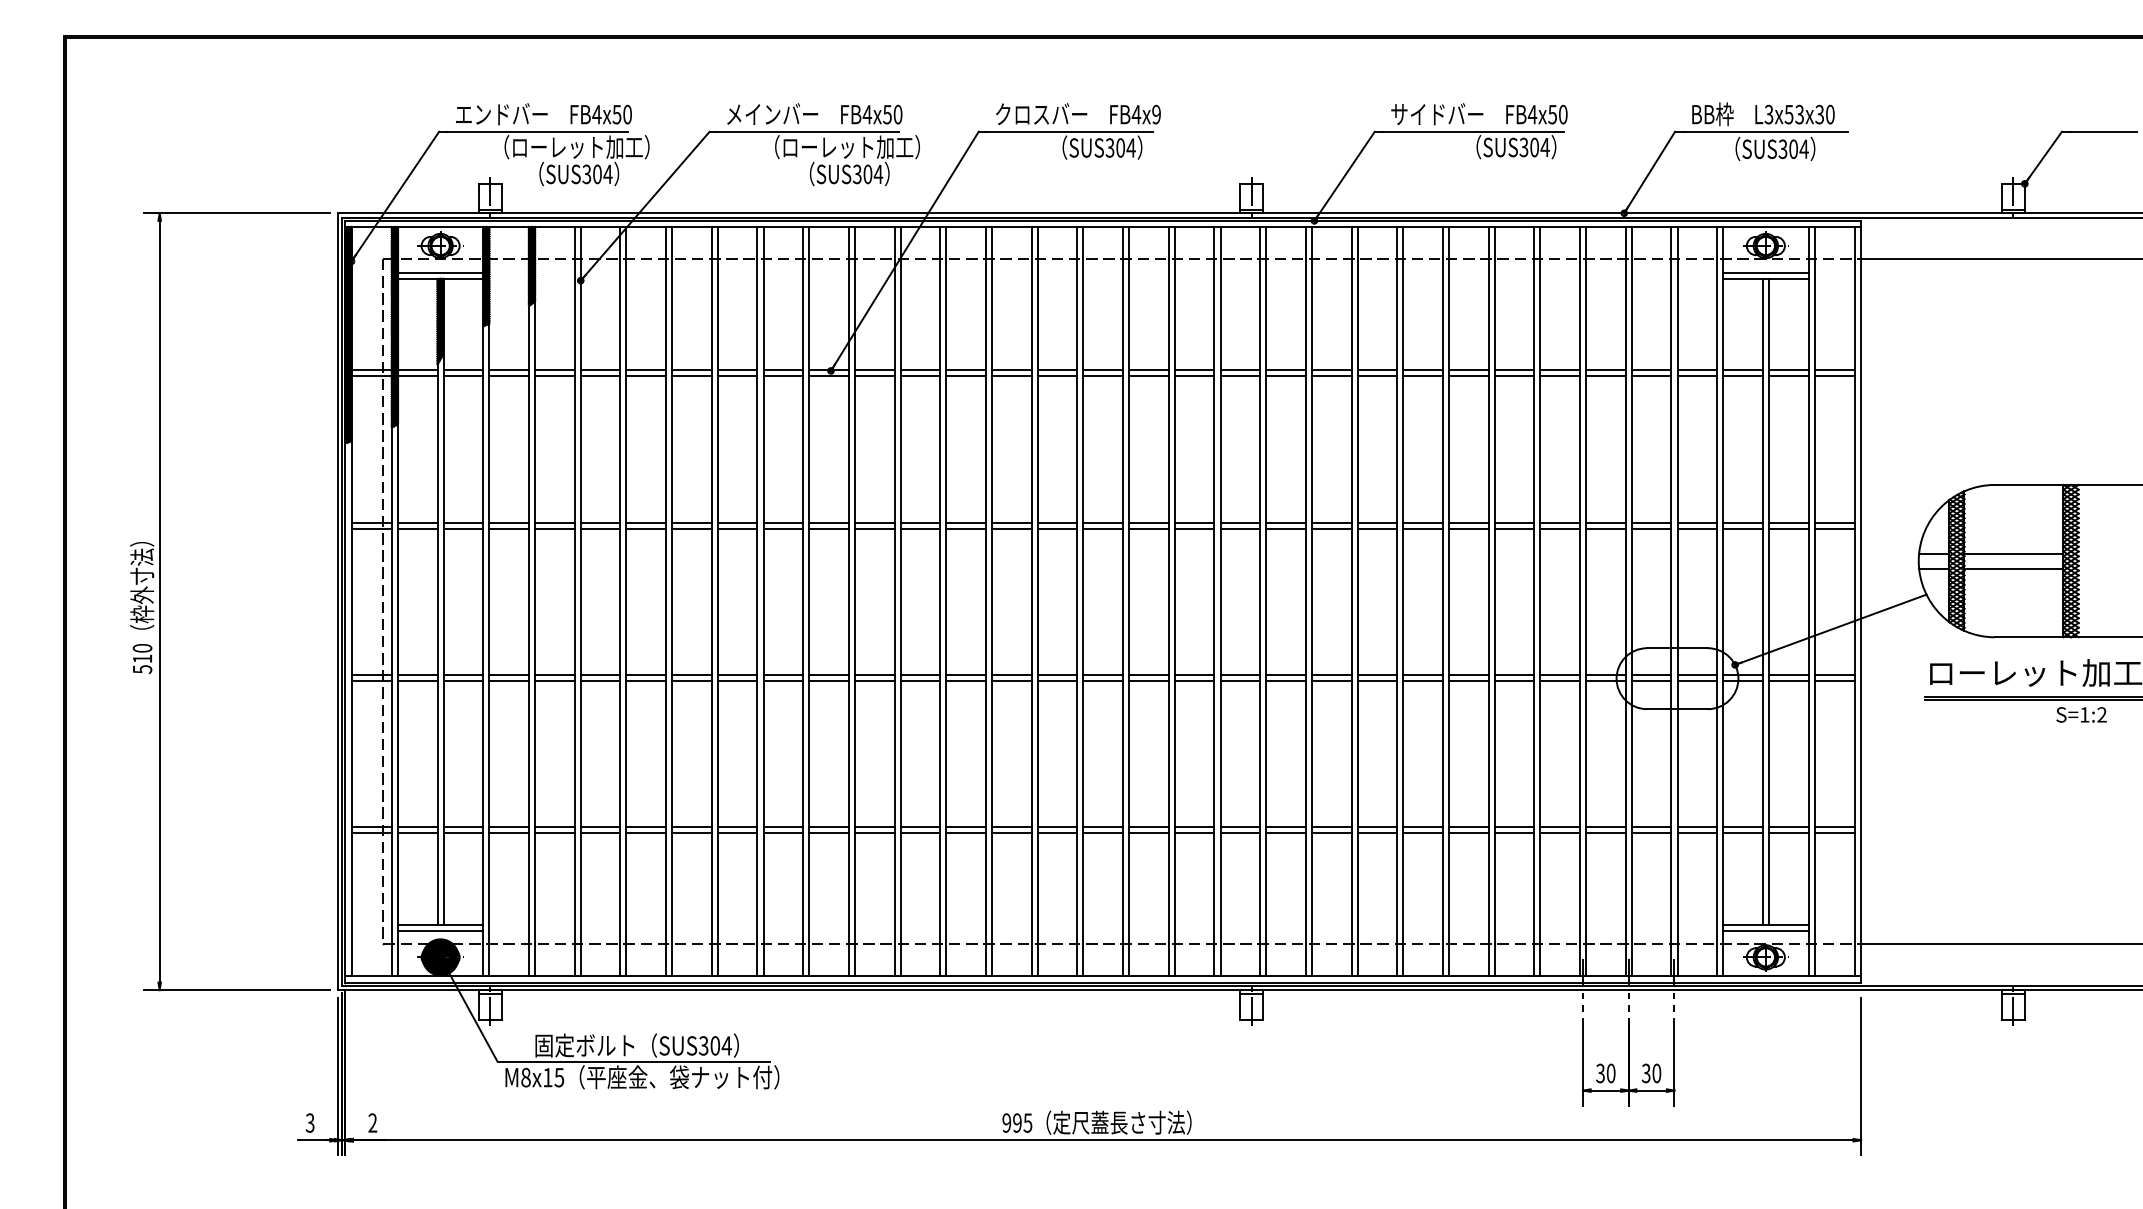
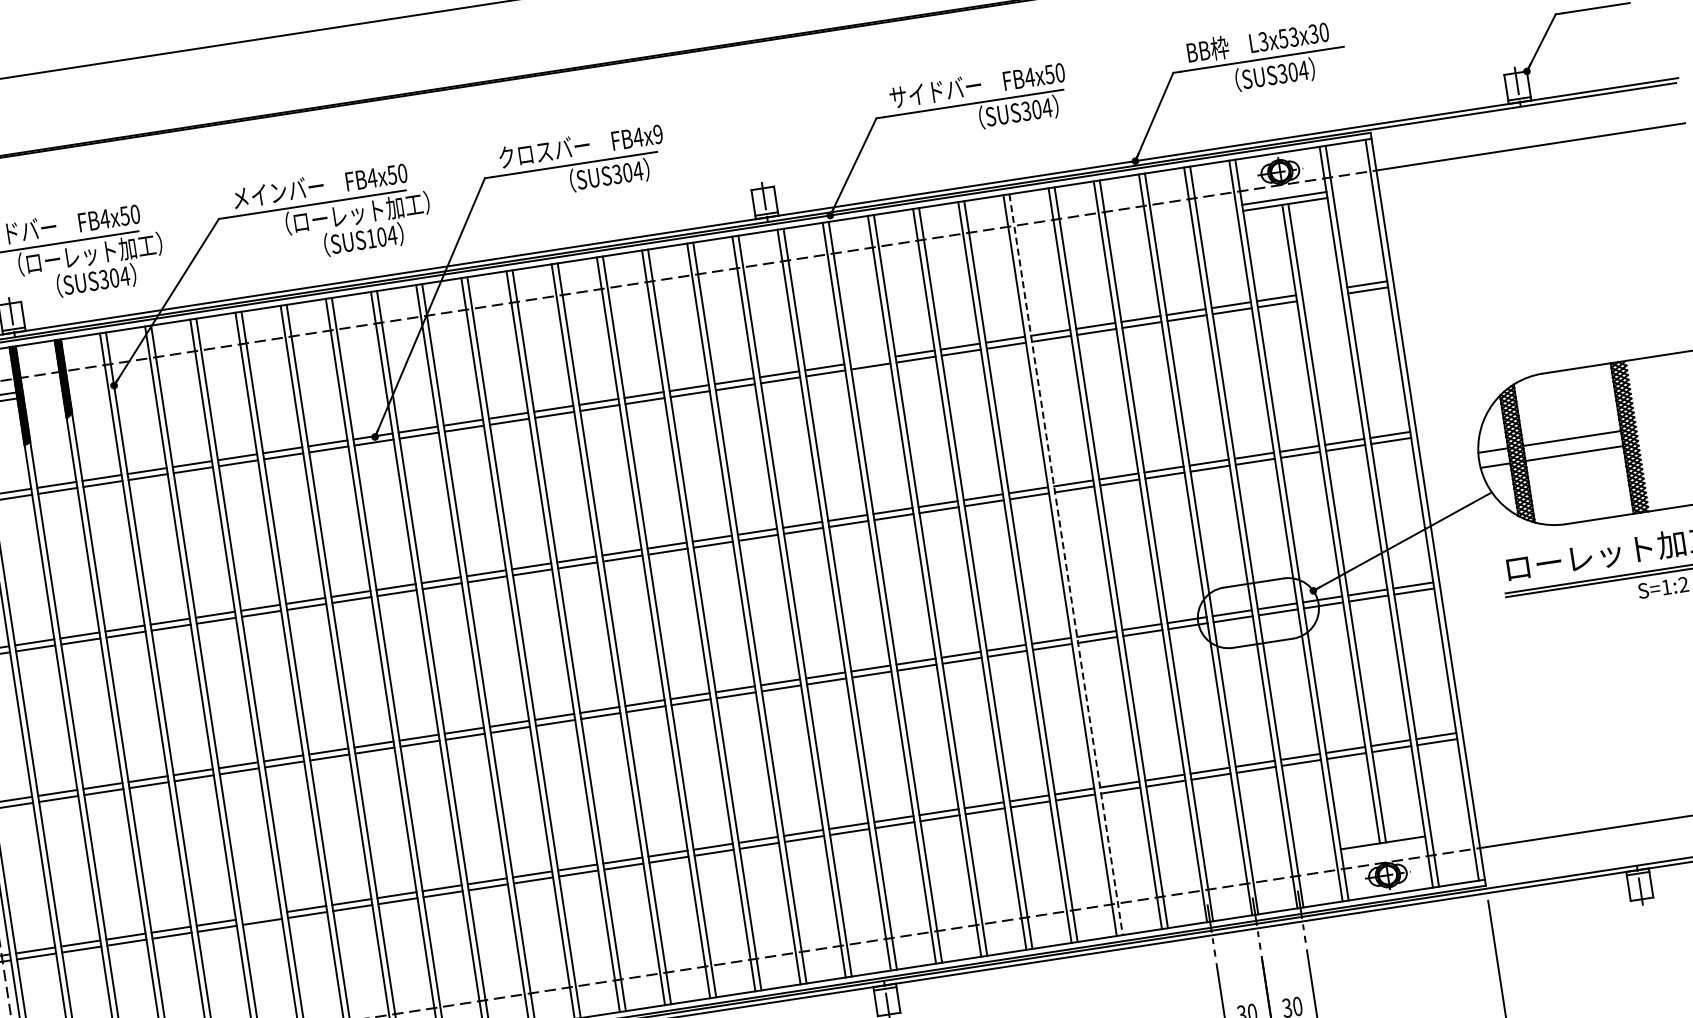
text: (856, 174) -> (370, 238), SUS304 -> SUS104
line: (1331, 370) -> (869, 360), removed
line: (1788, 370) -> (1321, 291), removed
line: (1788, 376) -> (1322, 297), removed
line: (1494, 601) -> (1065, 564), solid -> dashed
line: (646, 827) -> (261, 916), removed
line: (1765, 930) -> (1383, 848), removed

